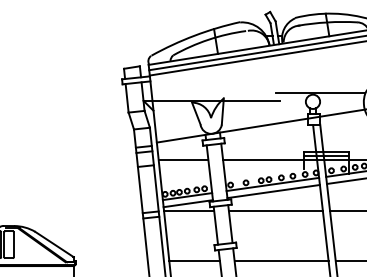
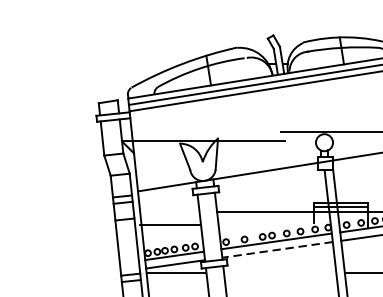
line: (183, 159) -> (169, 224), moved
line: (273, 191) -> (277, 249), solid -> dashed
line: (275, 210) -> (279, 272), removed

